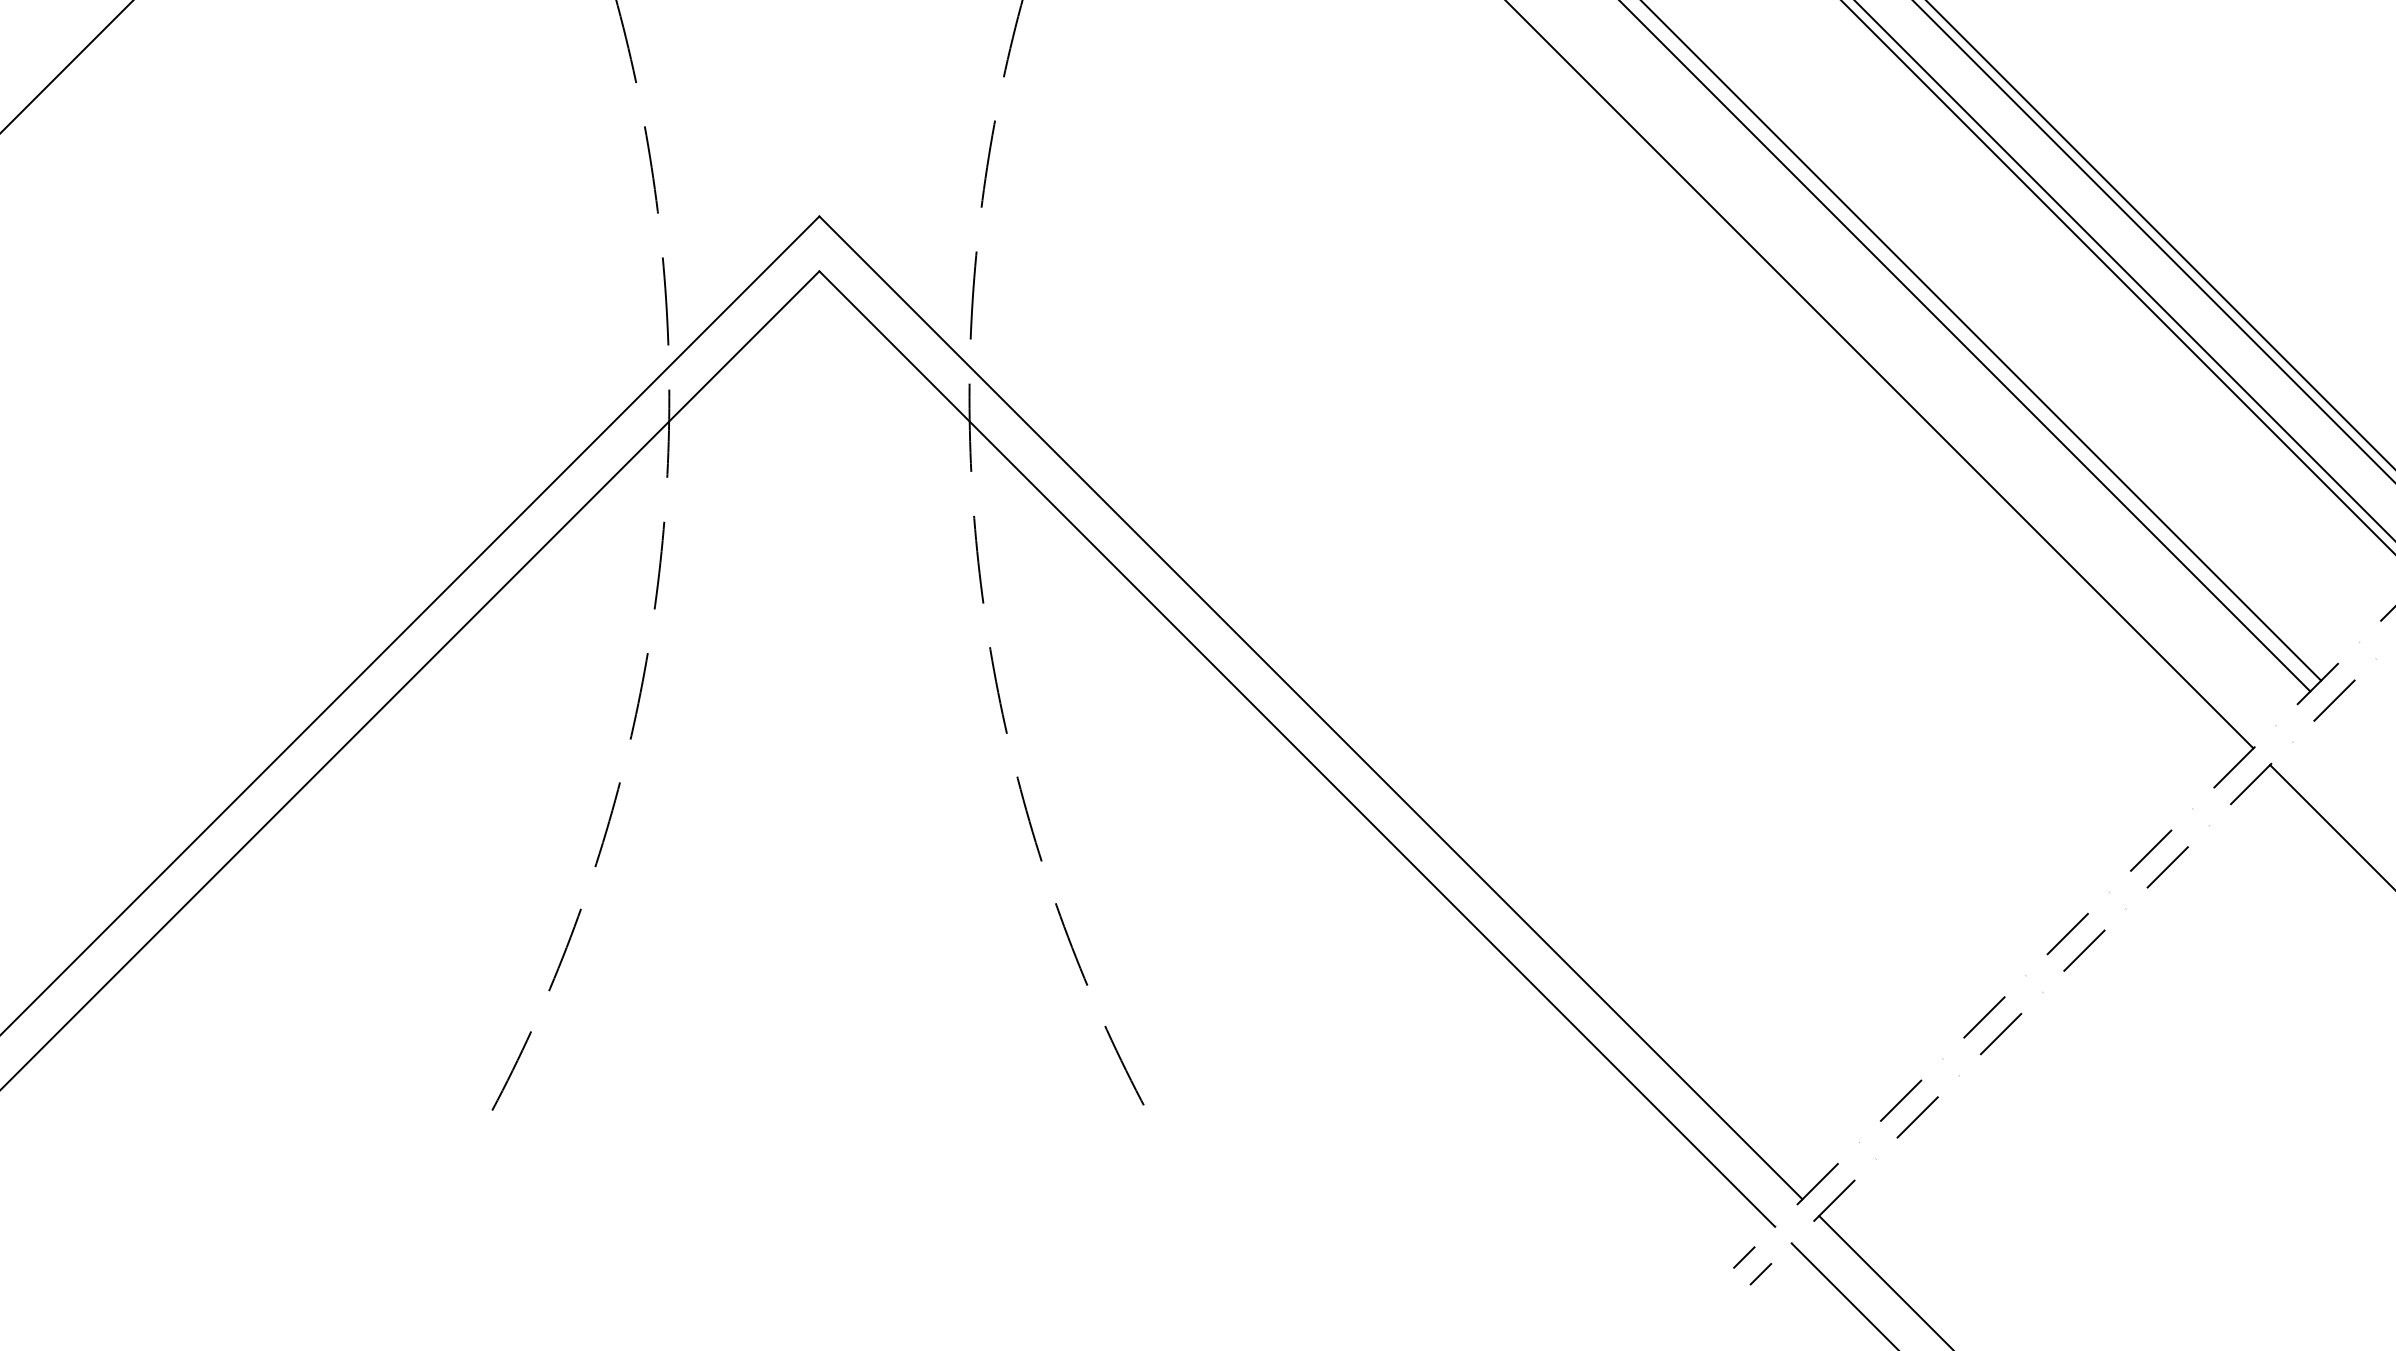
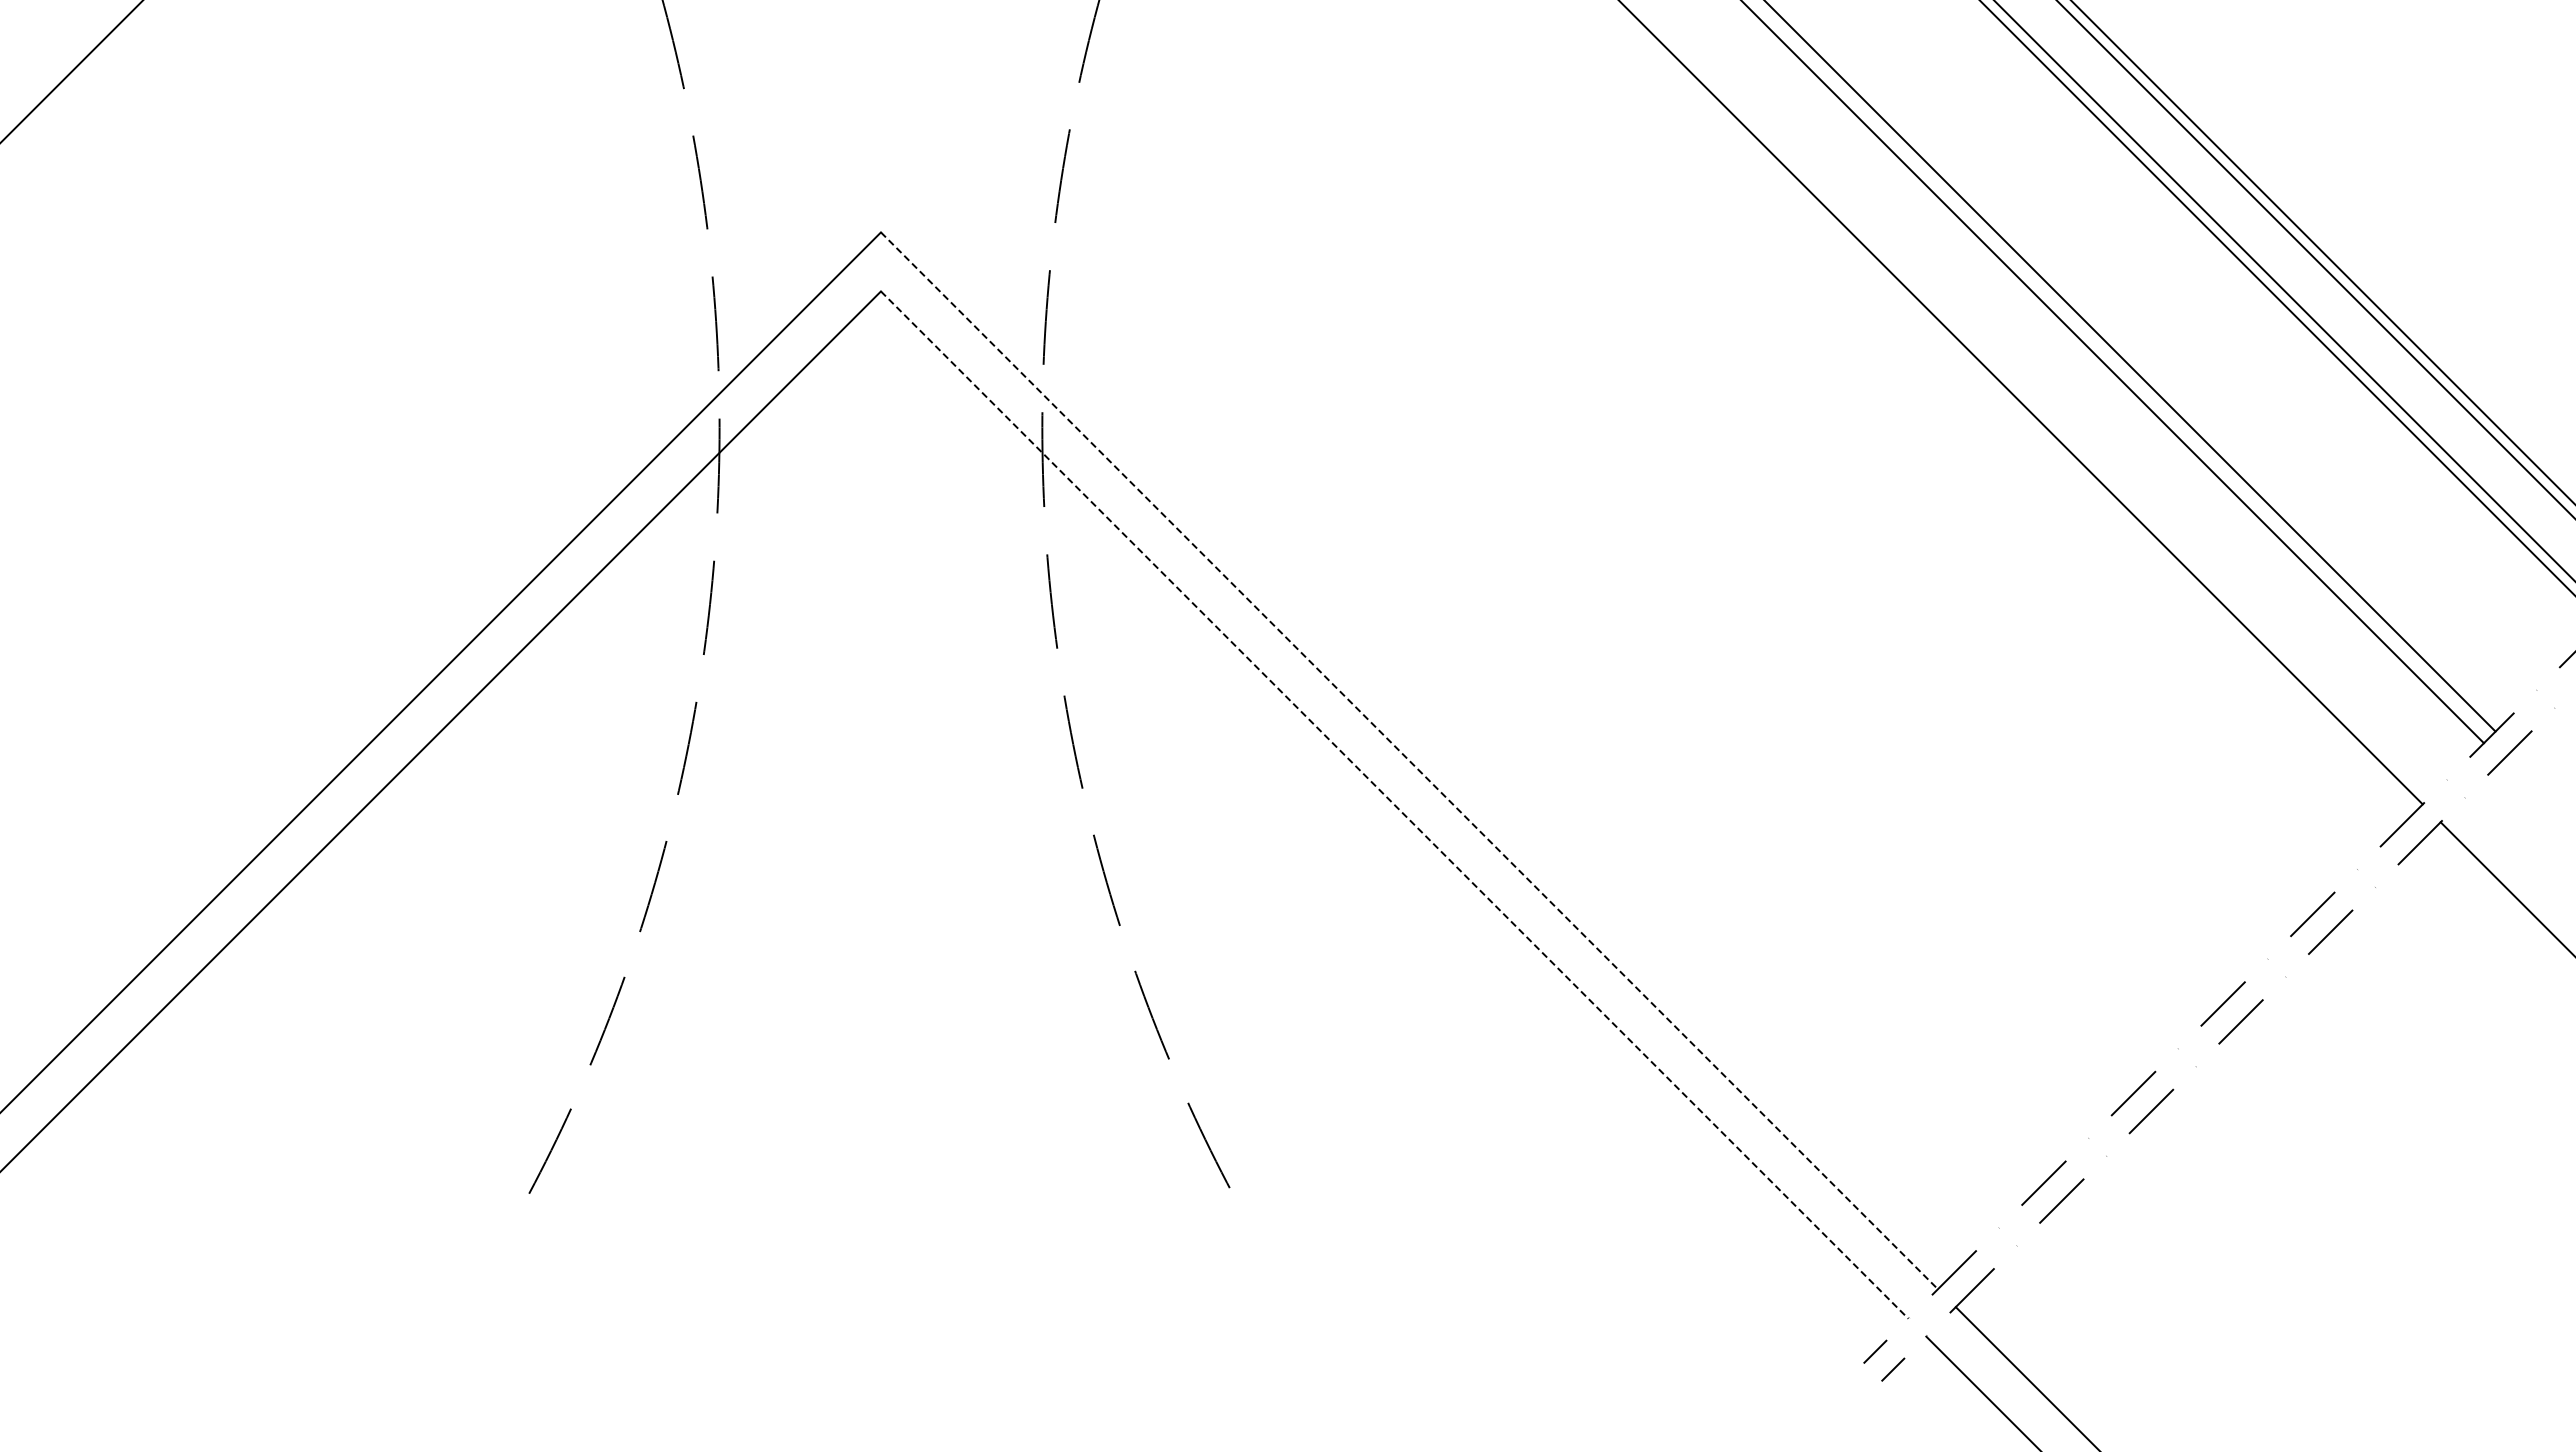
line: (1311, 708) -> (1409, 761), solid -> dashed
line: (1297, 749) -> (1395, 805), solid -> dashed

